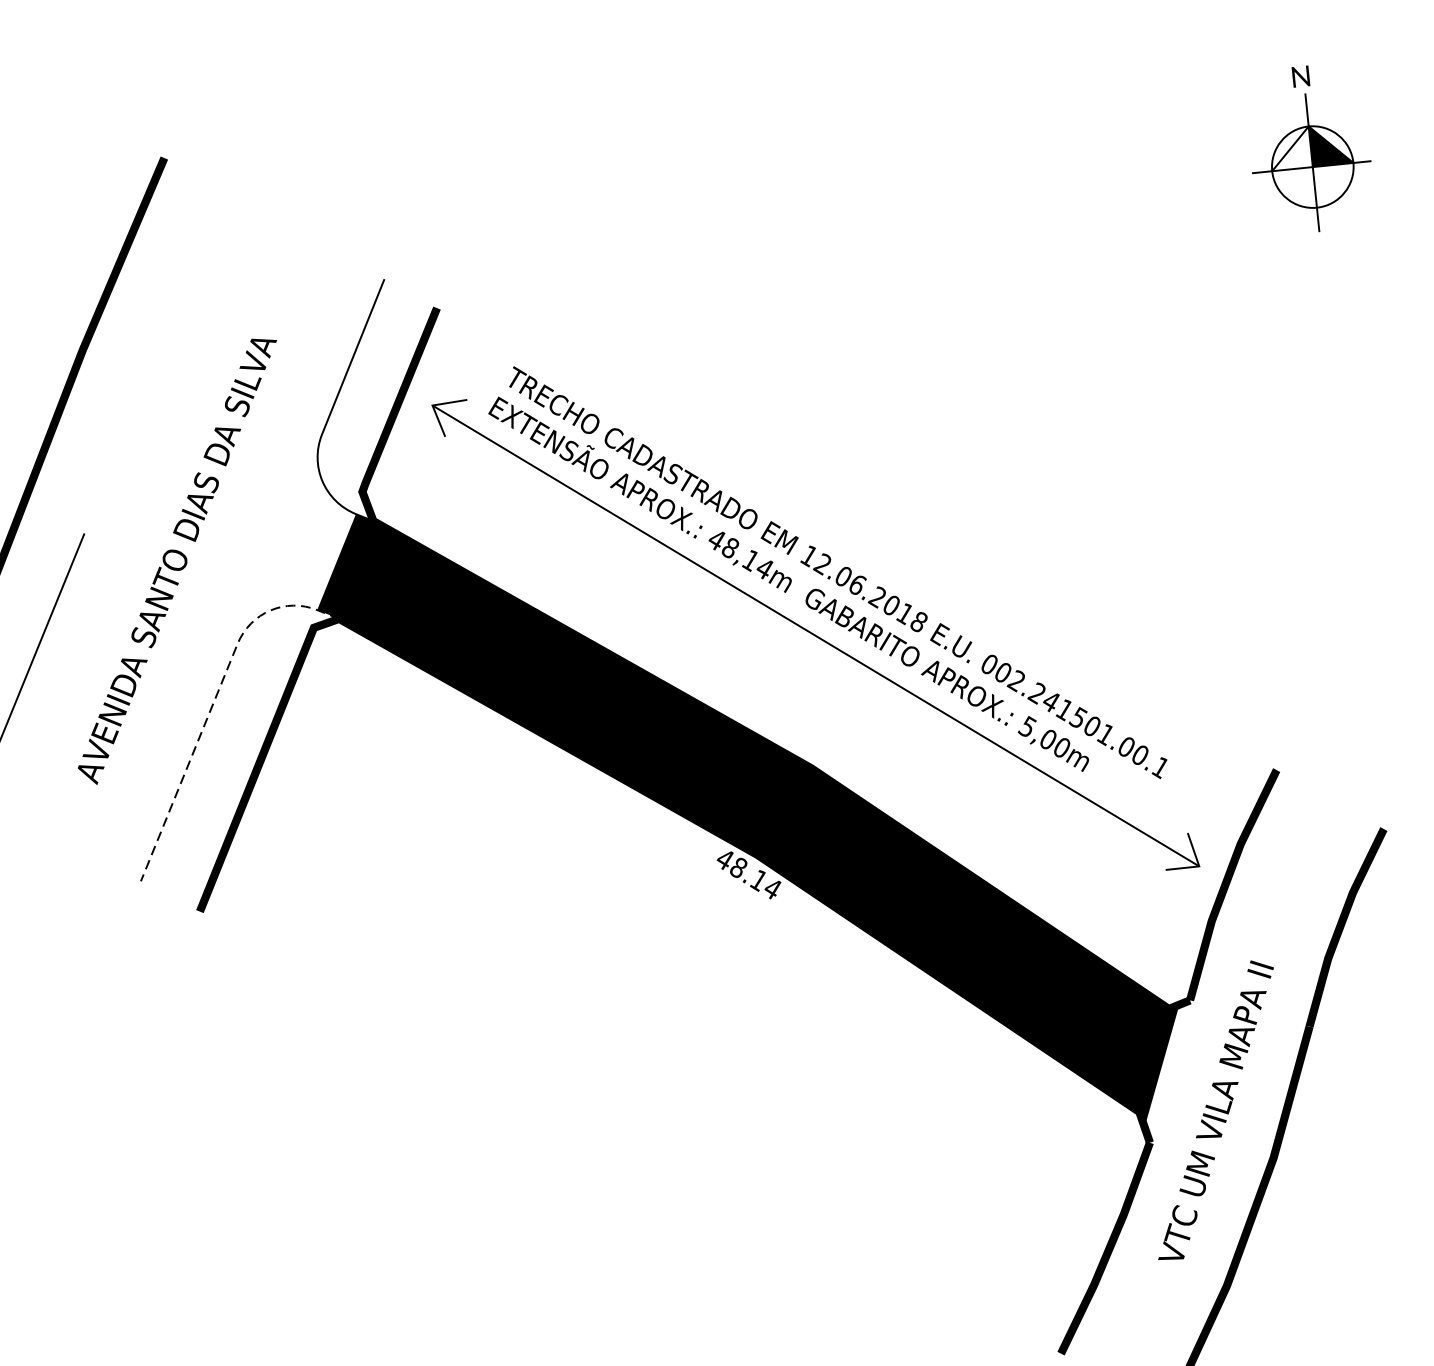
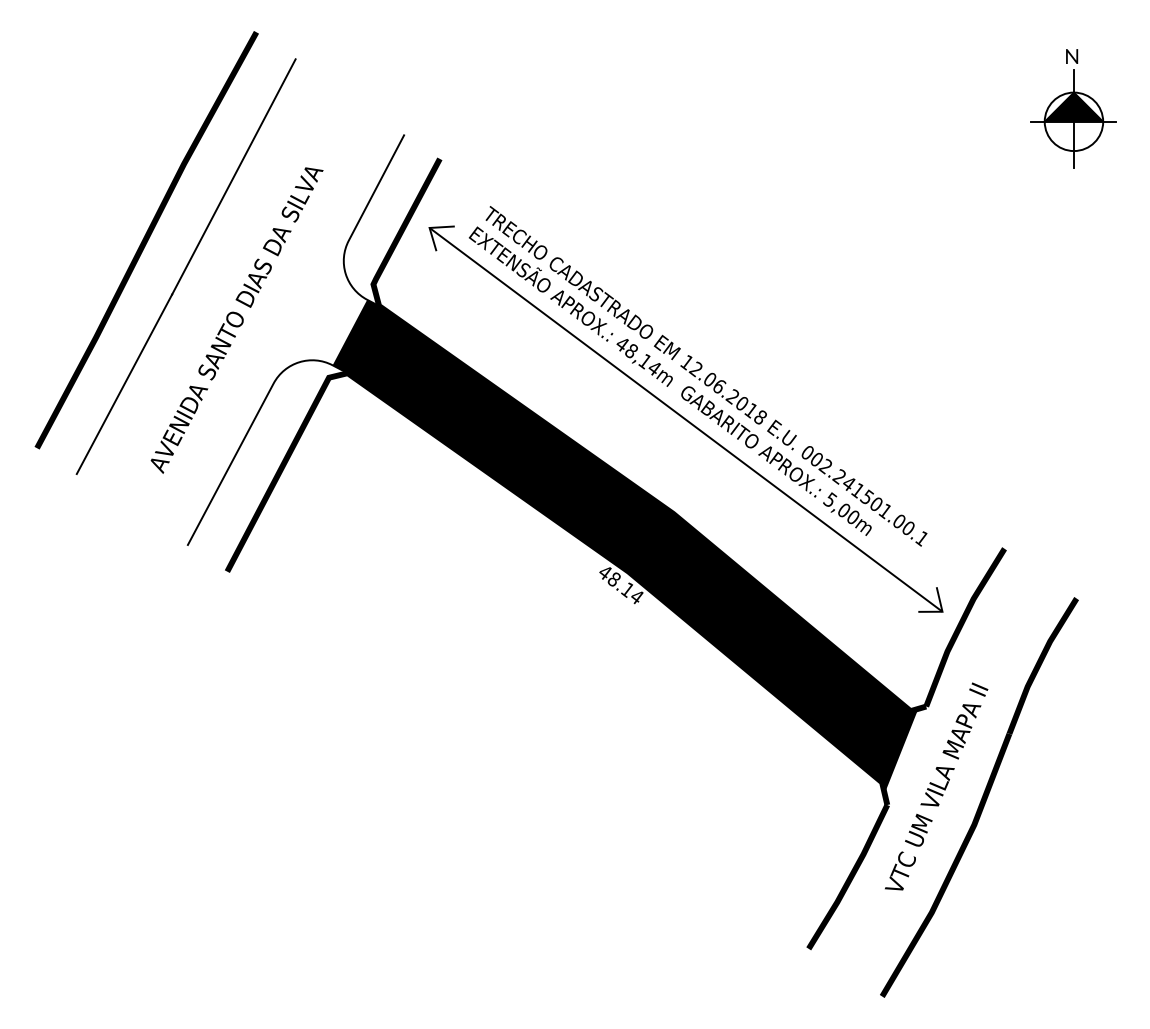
fill: (1289, 147) -> (1058, 106), added
line: (152, 361) -> (233, 176), added
line: (219, 688) -> (257, 414), dashed -> solid

